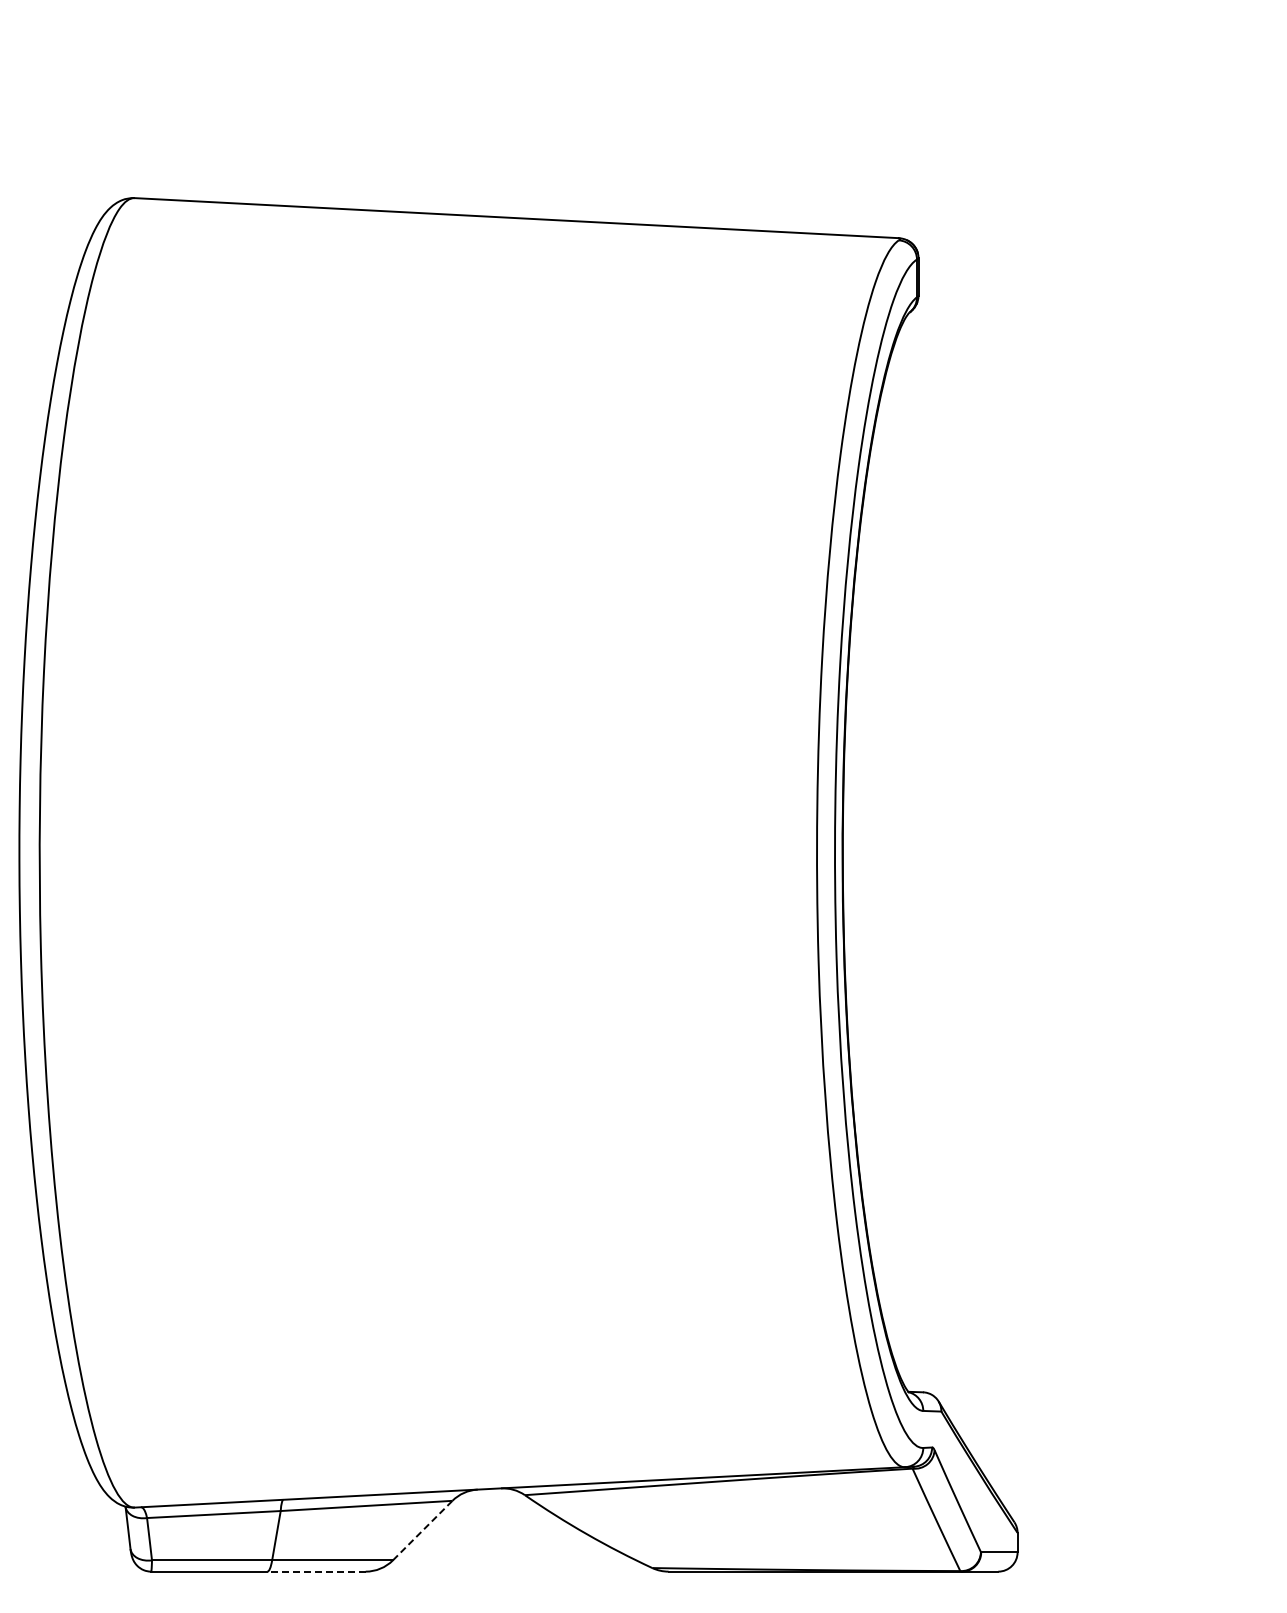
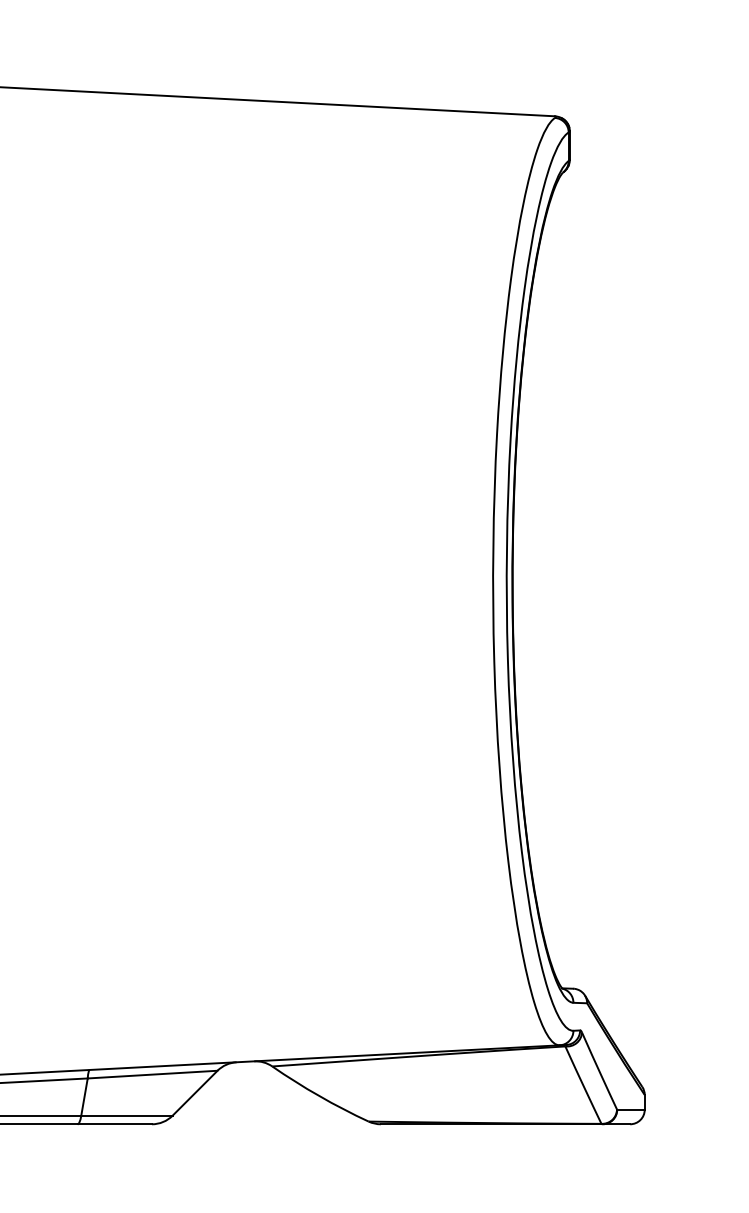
line: (423, 1530) -> (195, 1093), dashed -> solid
line: (316, 1571) -> (114, 1124), dashed -> solid

